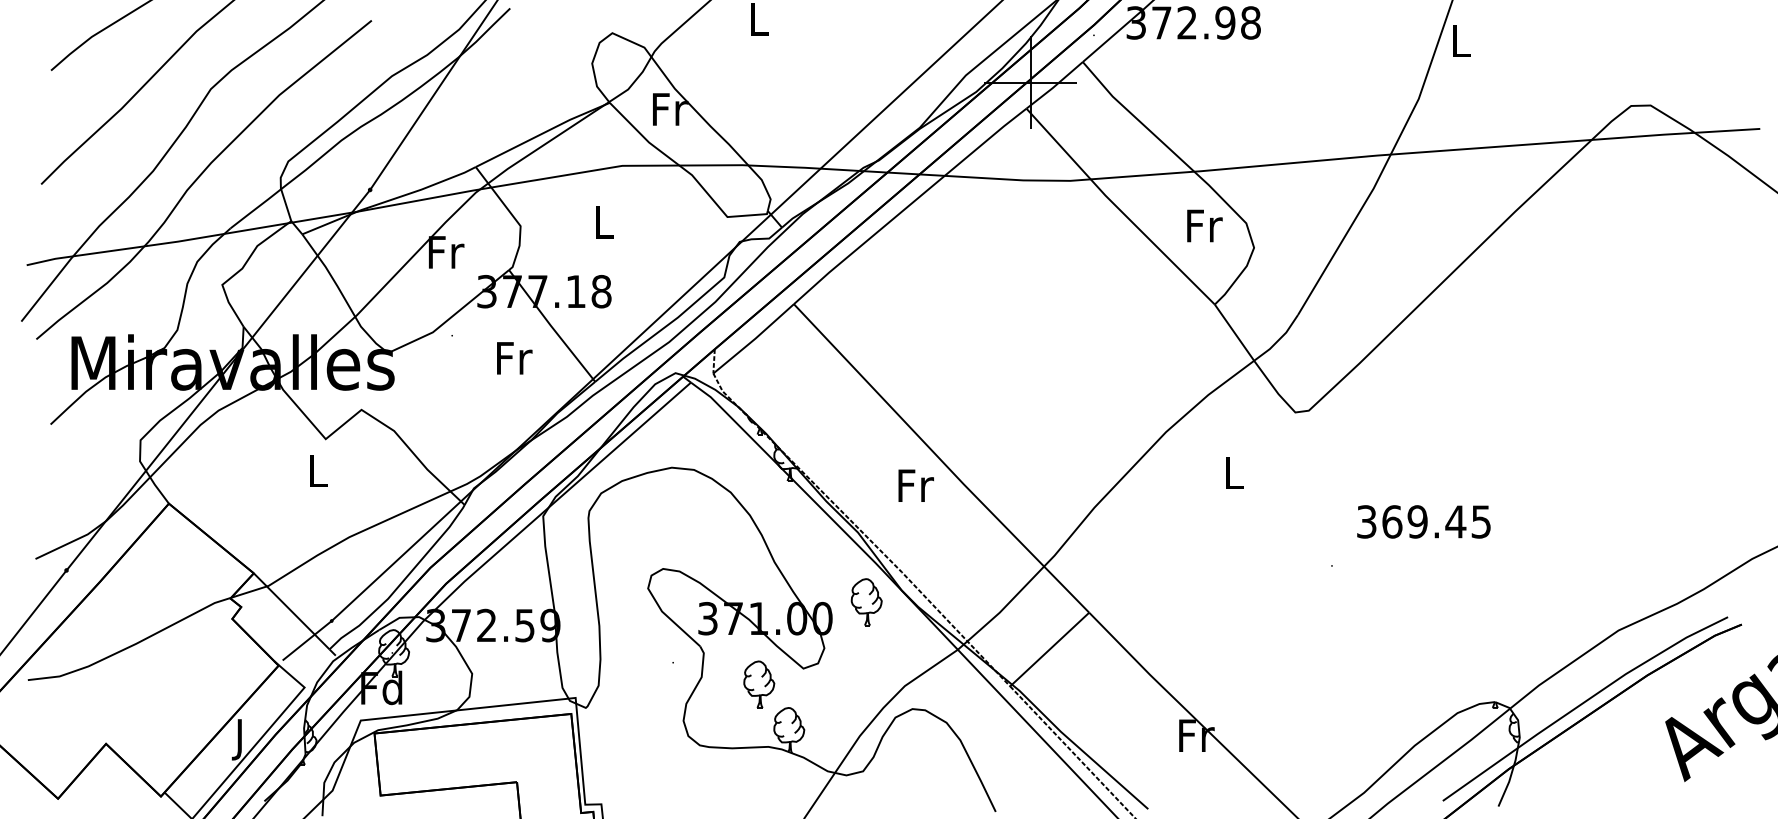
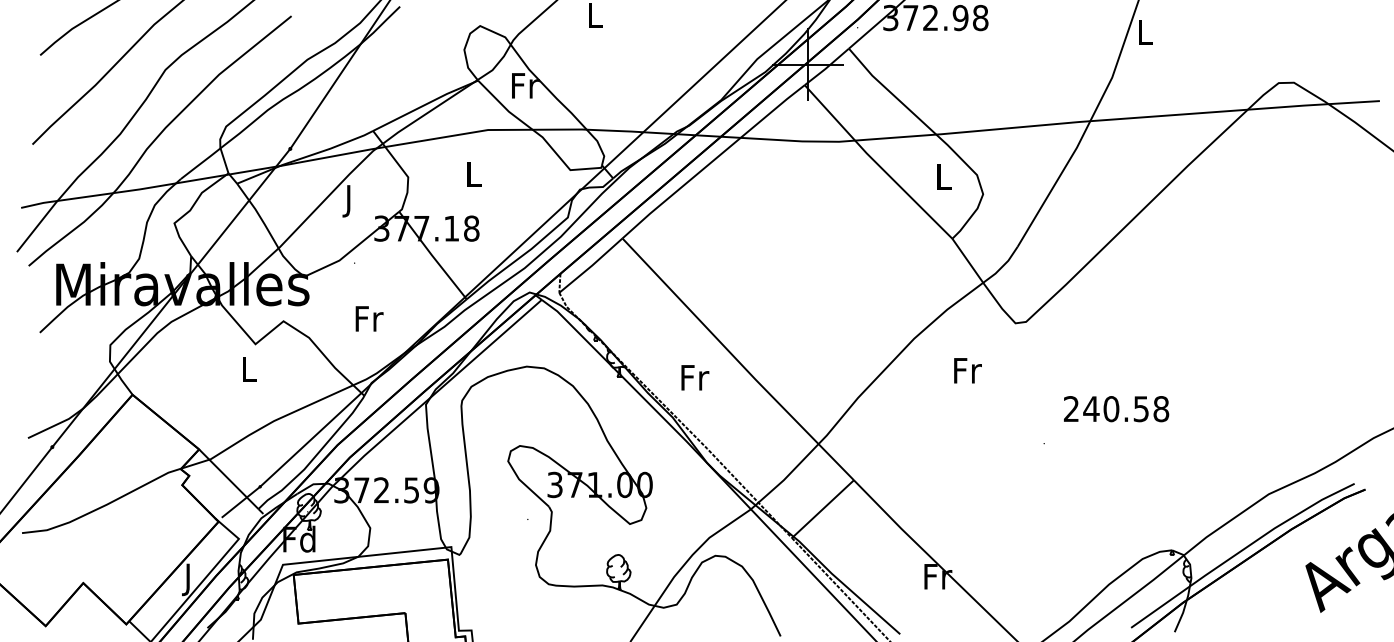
text: (1204, 225) -> (944, 176), Fr -> L
text: (446, 257) -> (350, 201), Fr -> J
text: (514, 357) -> (369, 318), moved
text: (1234, 472) -> (967, 370), L -> Fr
text: (916, 485) -> (695, 377), moved
text: (1424, 522) -> (1116, 409), 369.45 -> 240.58
part: (866, 601) -> (679, 471), removed
part: (758, 684) -> (594, 536), removed

